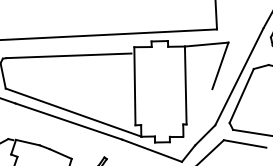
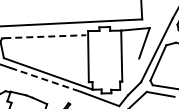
line: (69, 55) -> (45, 36), solid -> dashed
line: (69, 121) -> (45, 79), solid -> dashed

